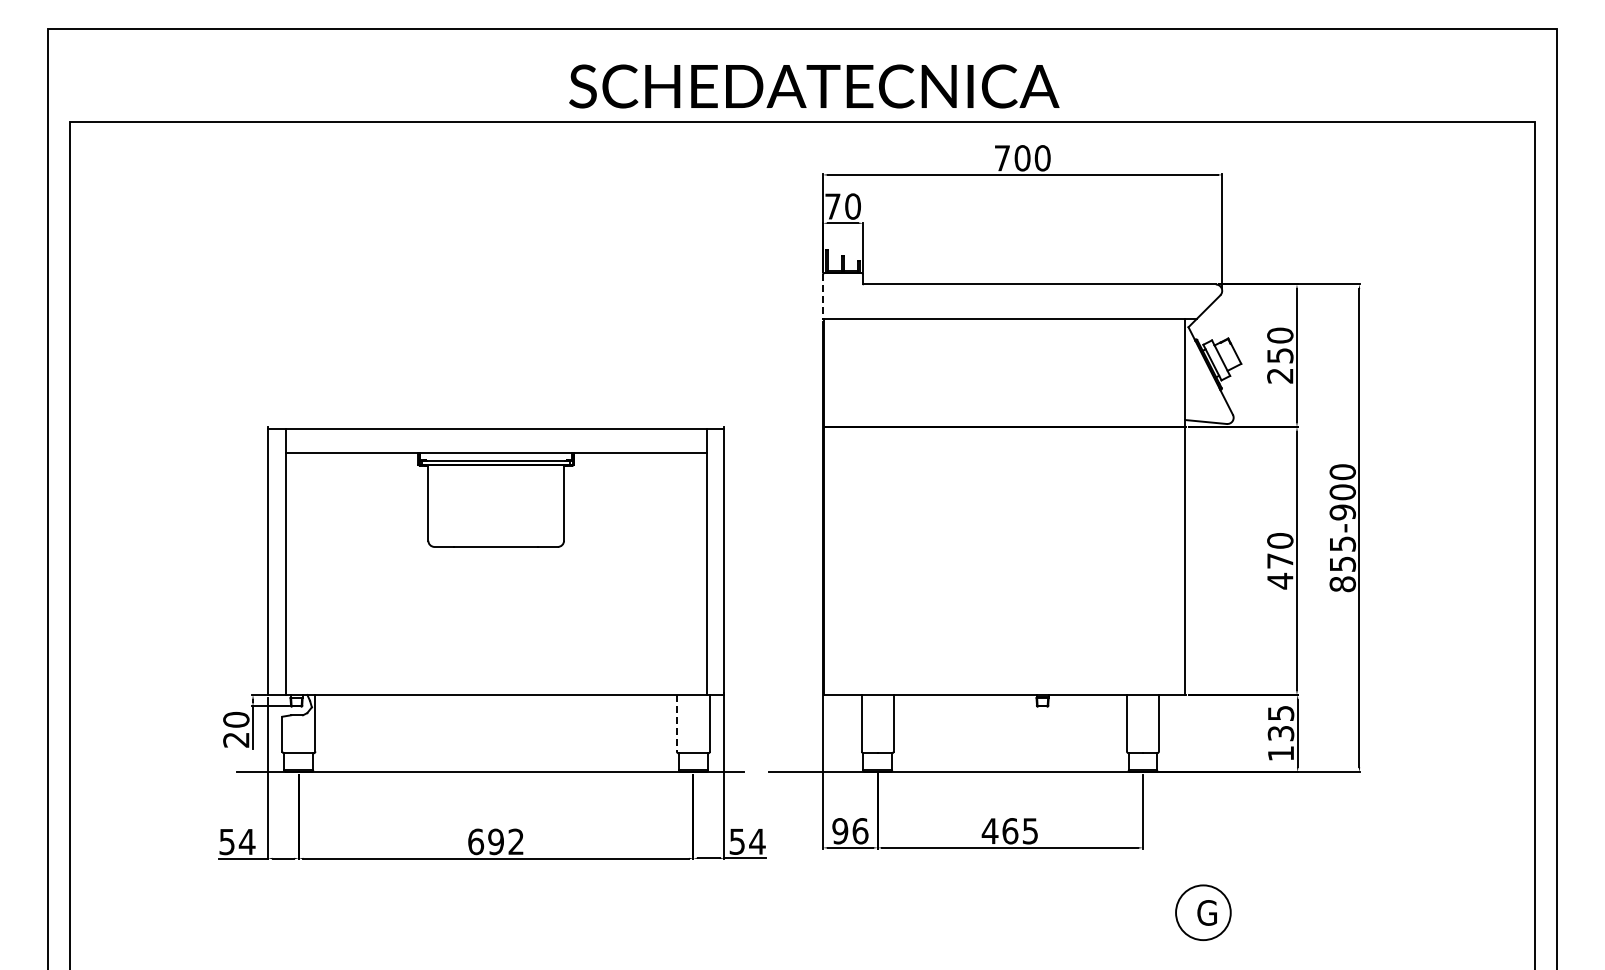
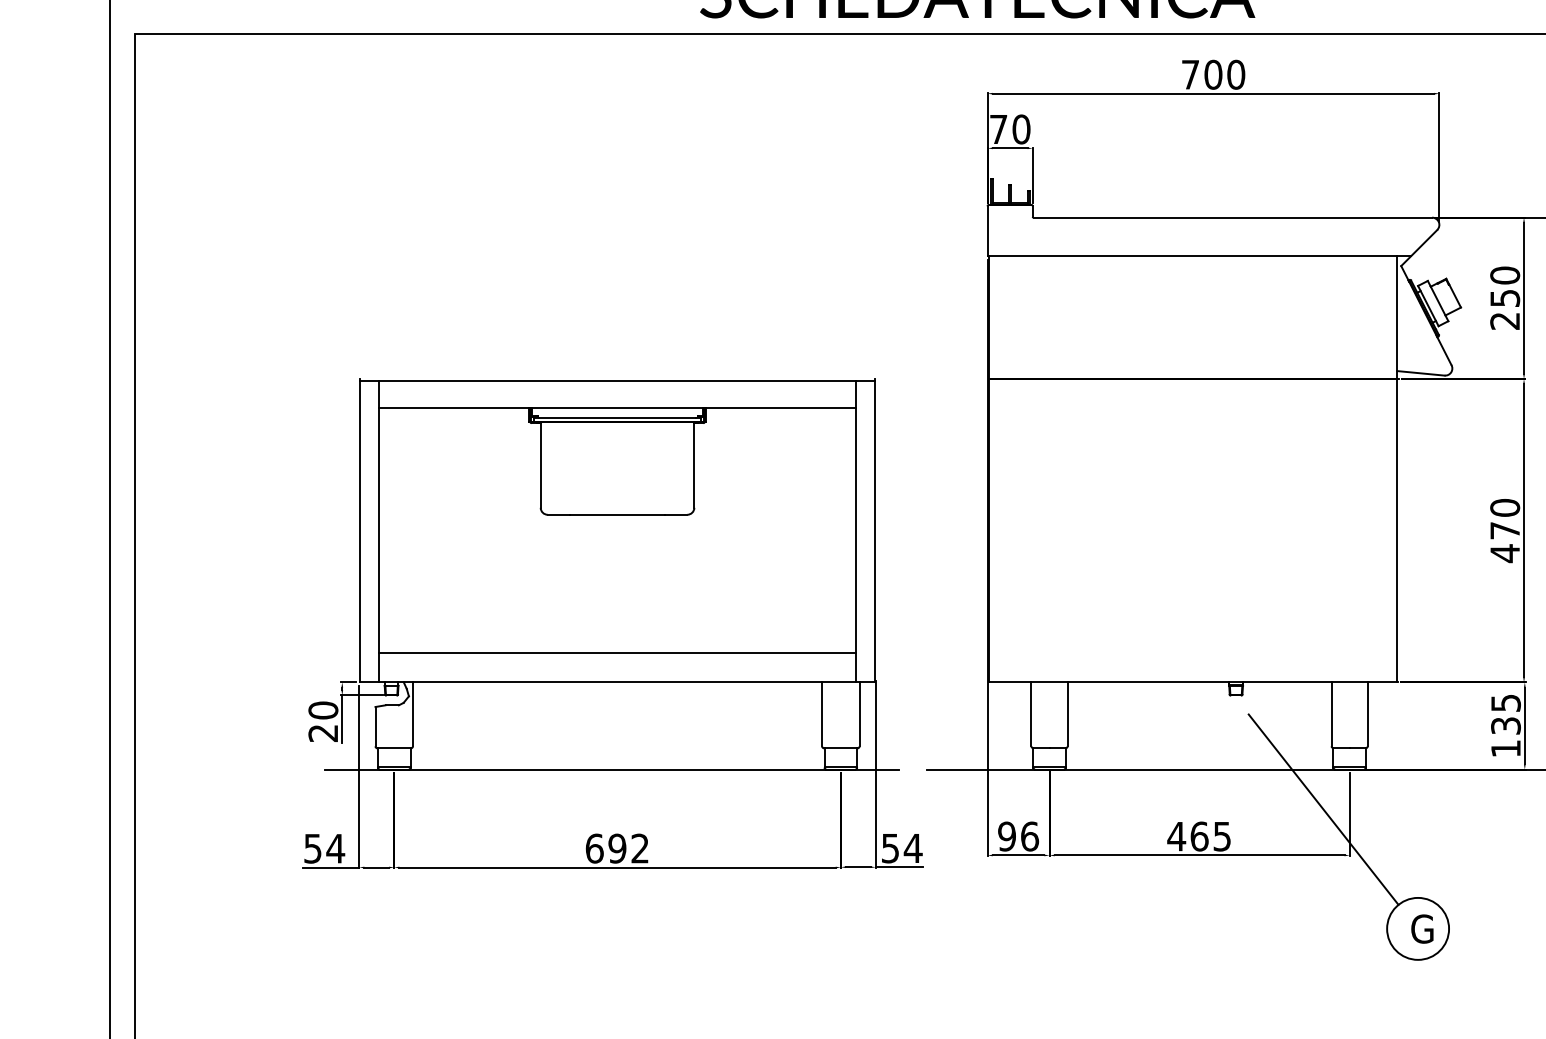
line: (823, 297) -> (988, 232), dashed -> solid
line: (495, 669) -> (616, 653), added
line: (676, 723) -> (821, 714), dashed -> solid
line: (1119, 807) -> (1323, 809), added

